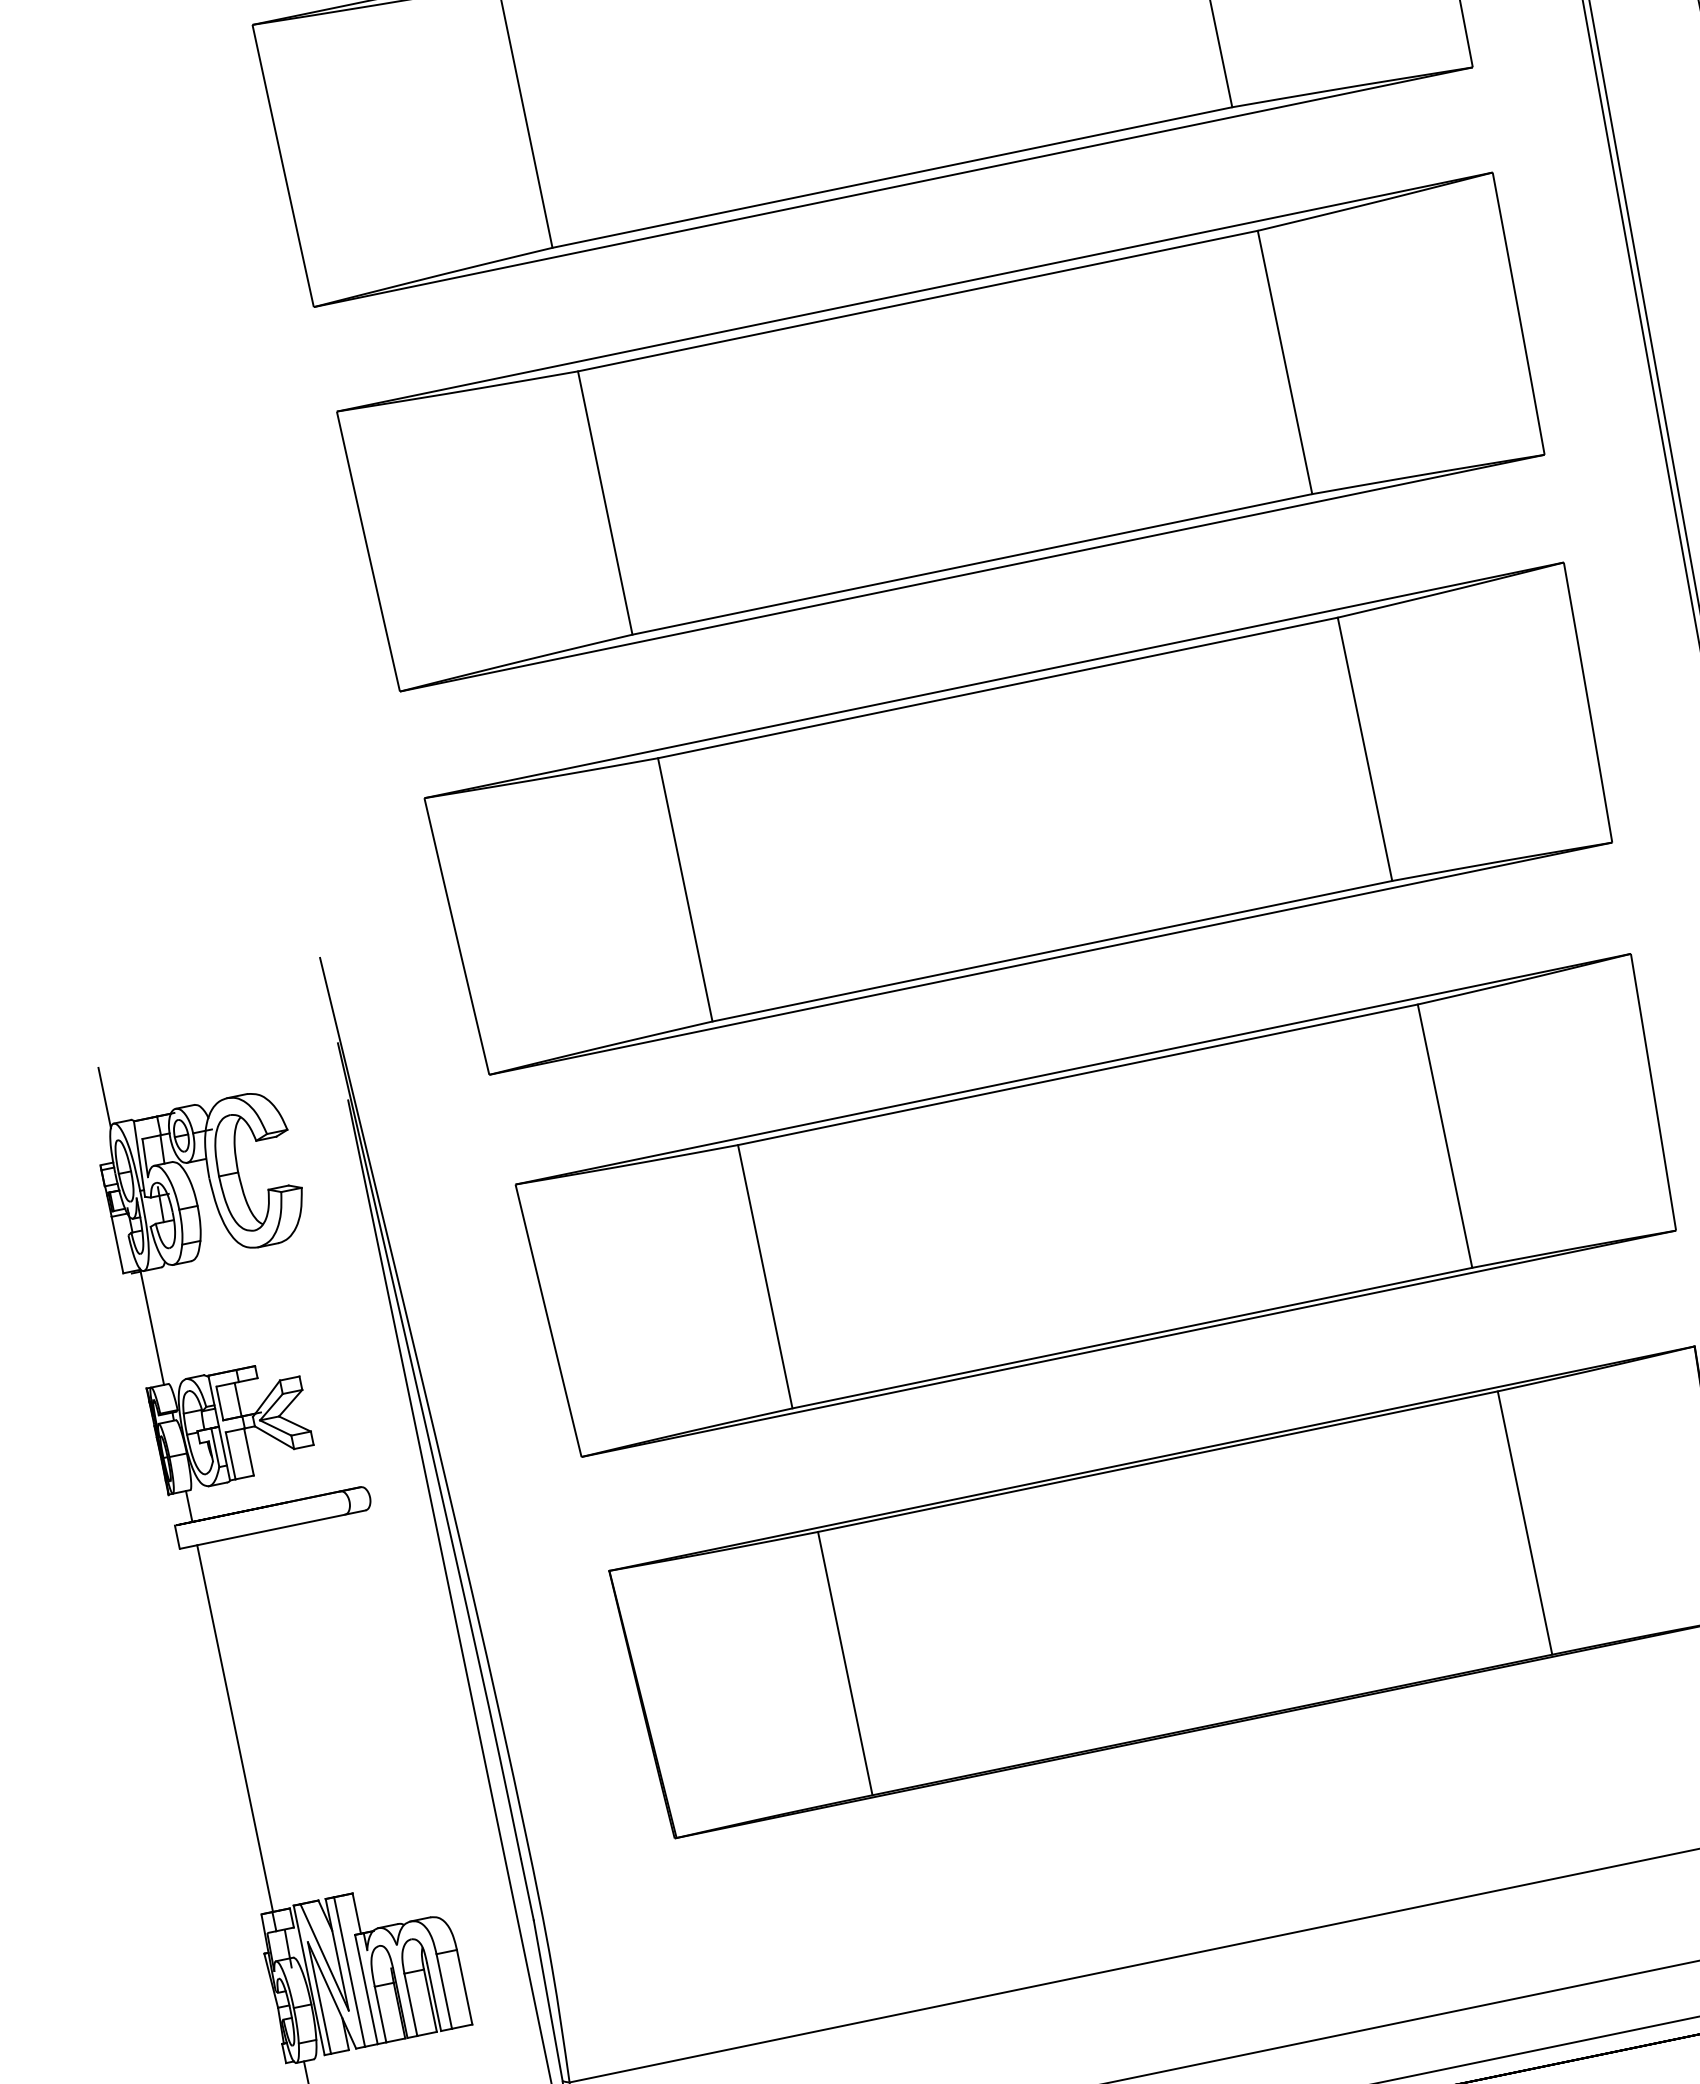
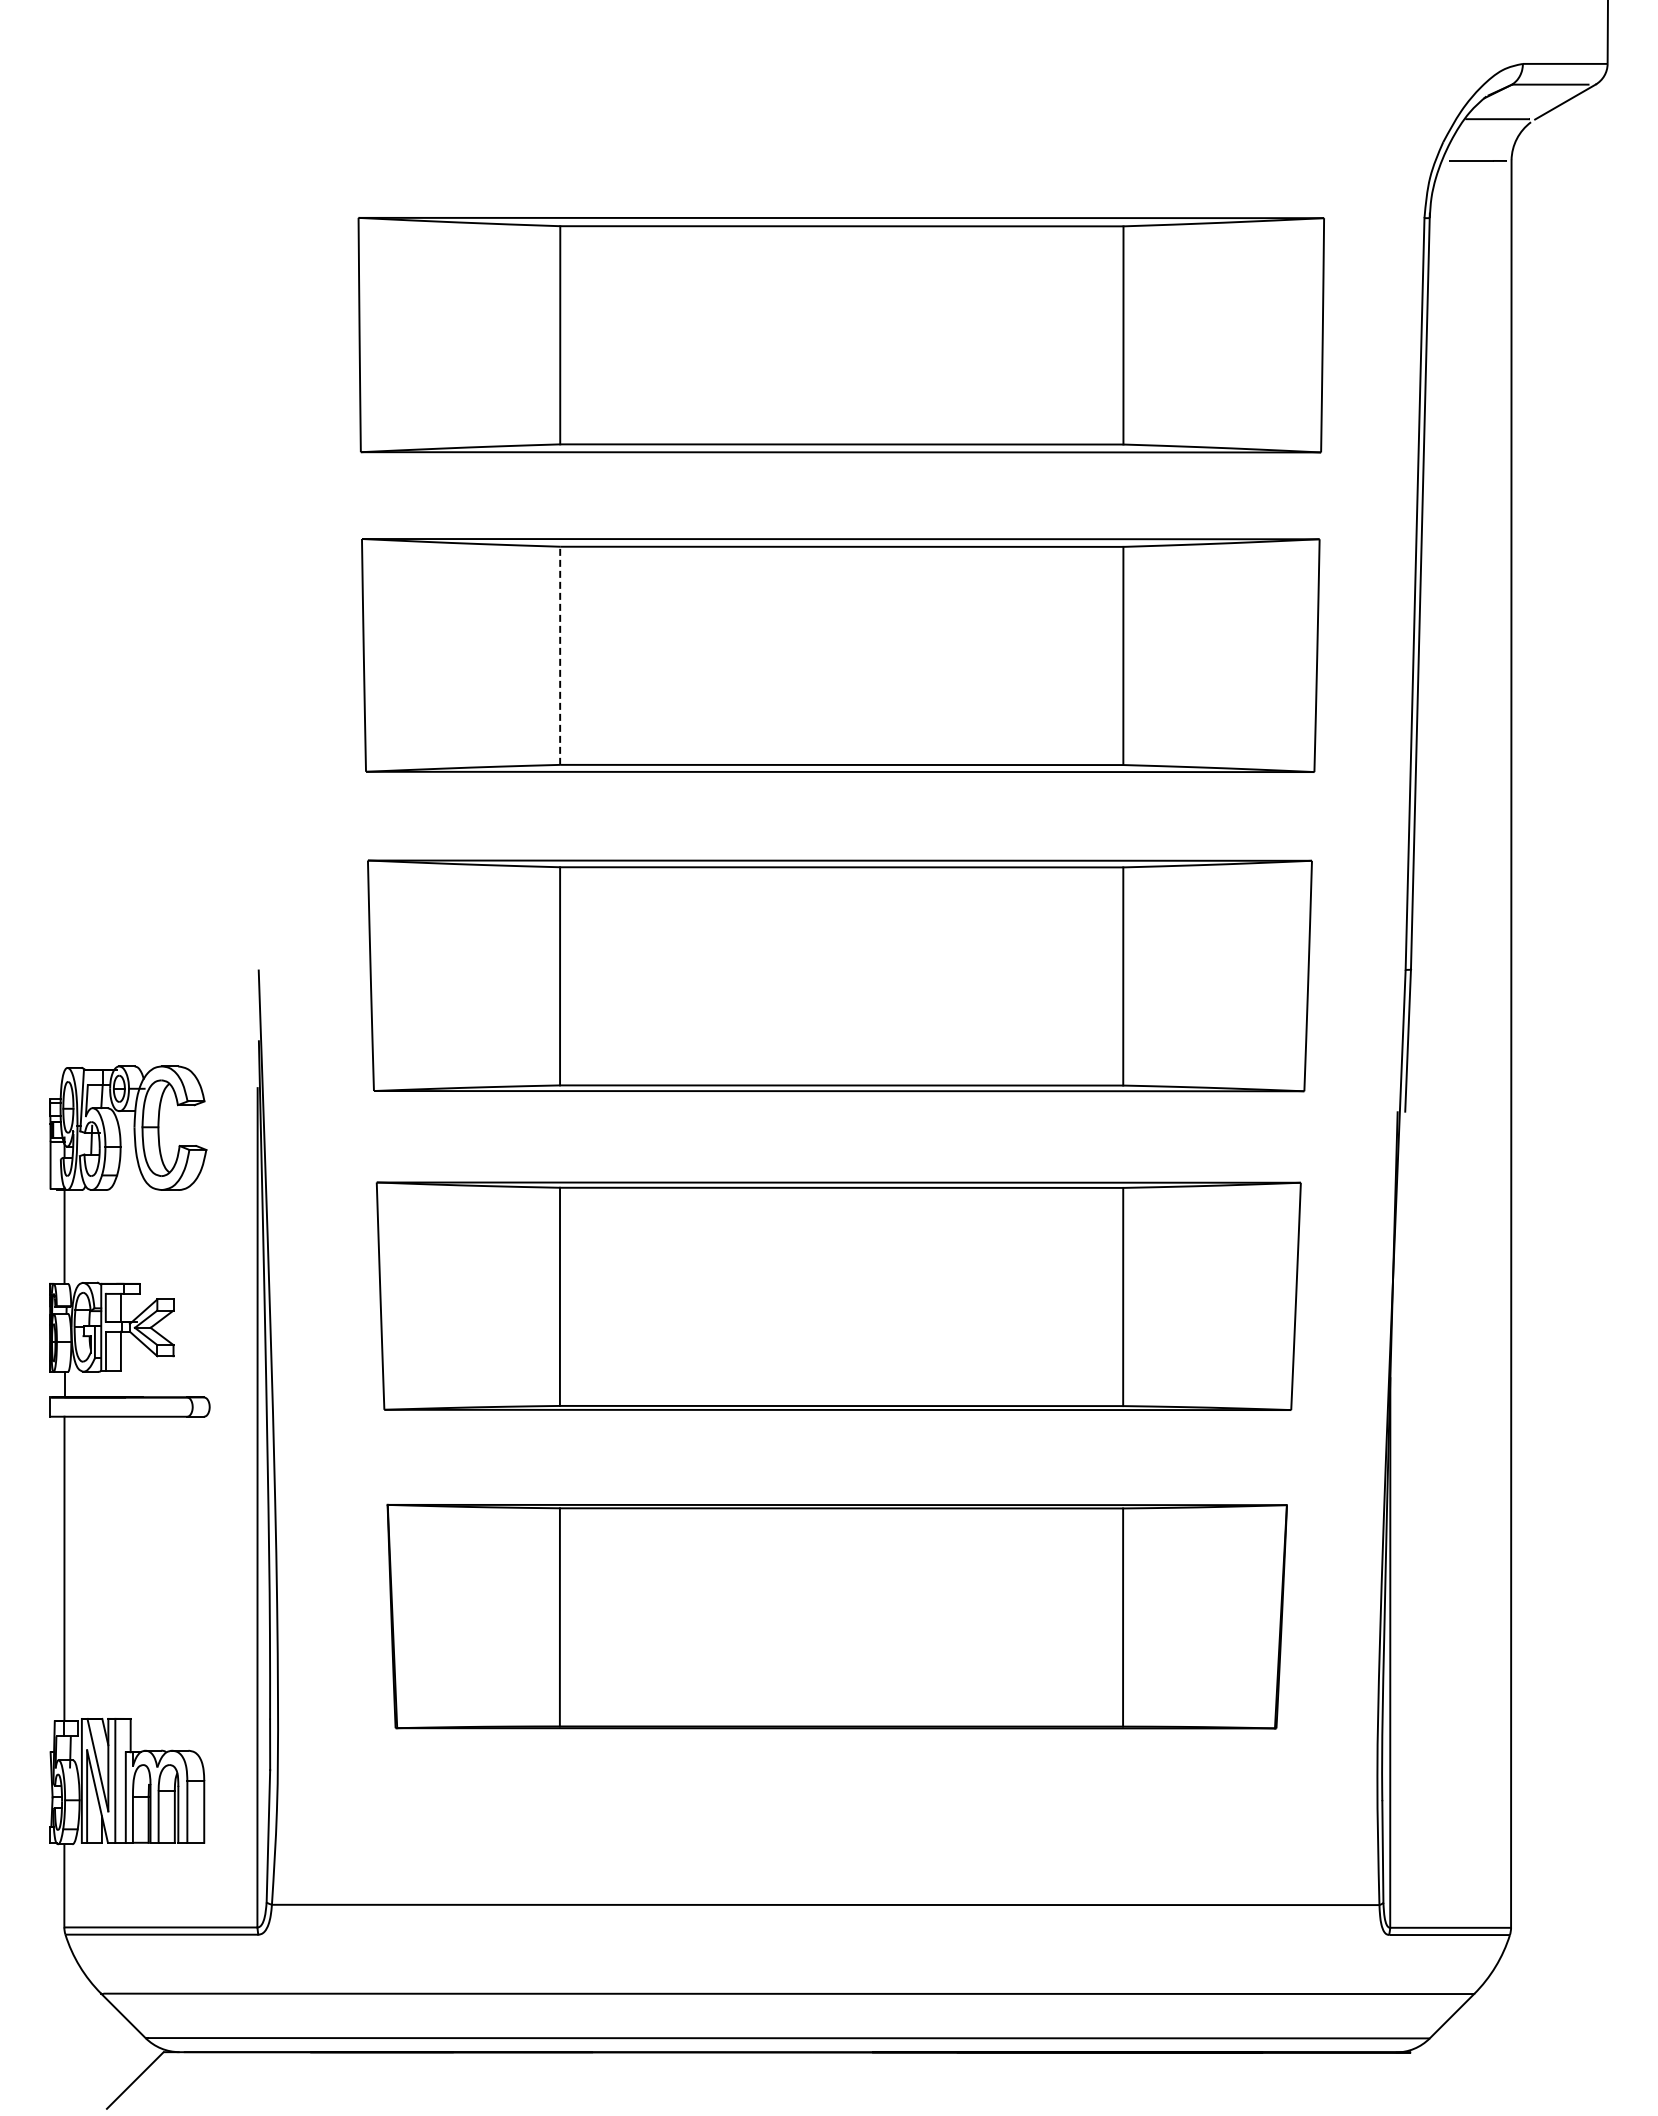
line: (605, 502) -> (560, 655), solid -> dashed
line: (104, 1098) -> (64, 1046), removed

